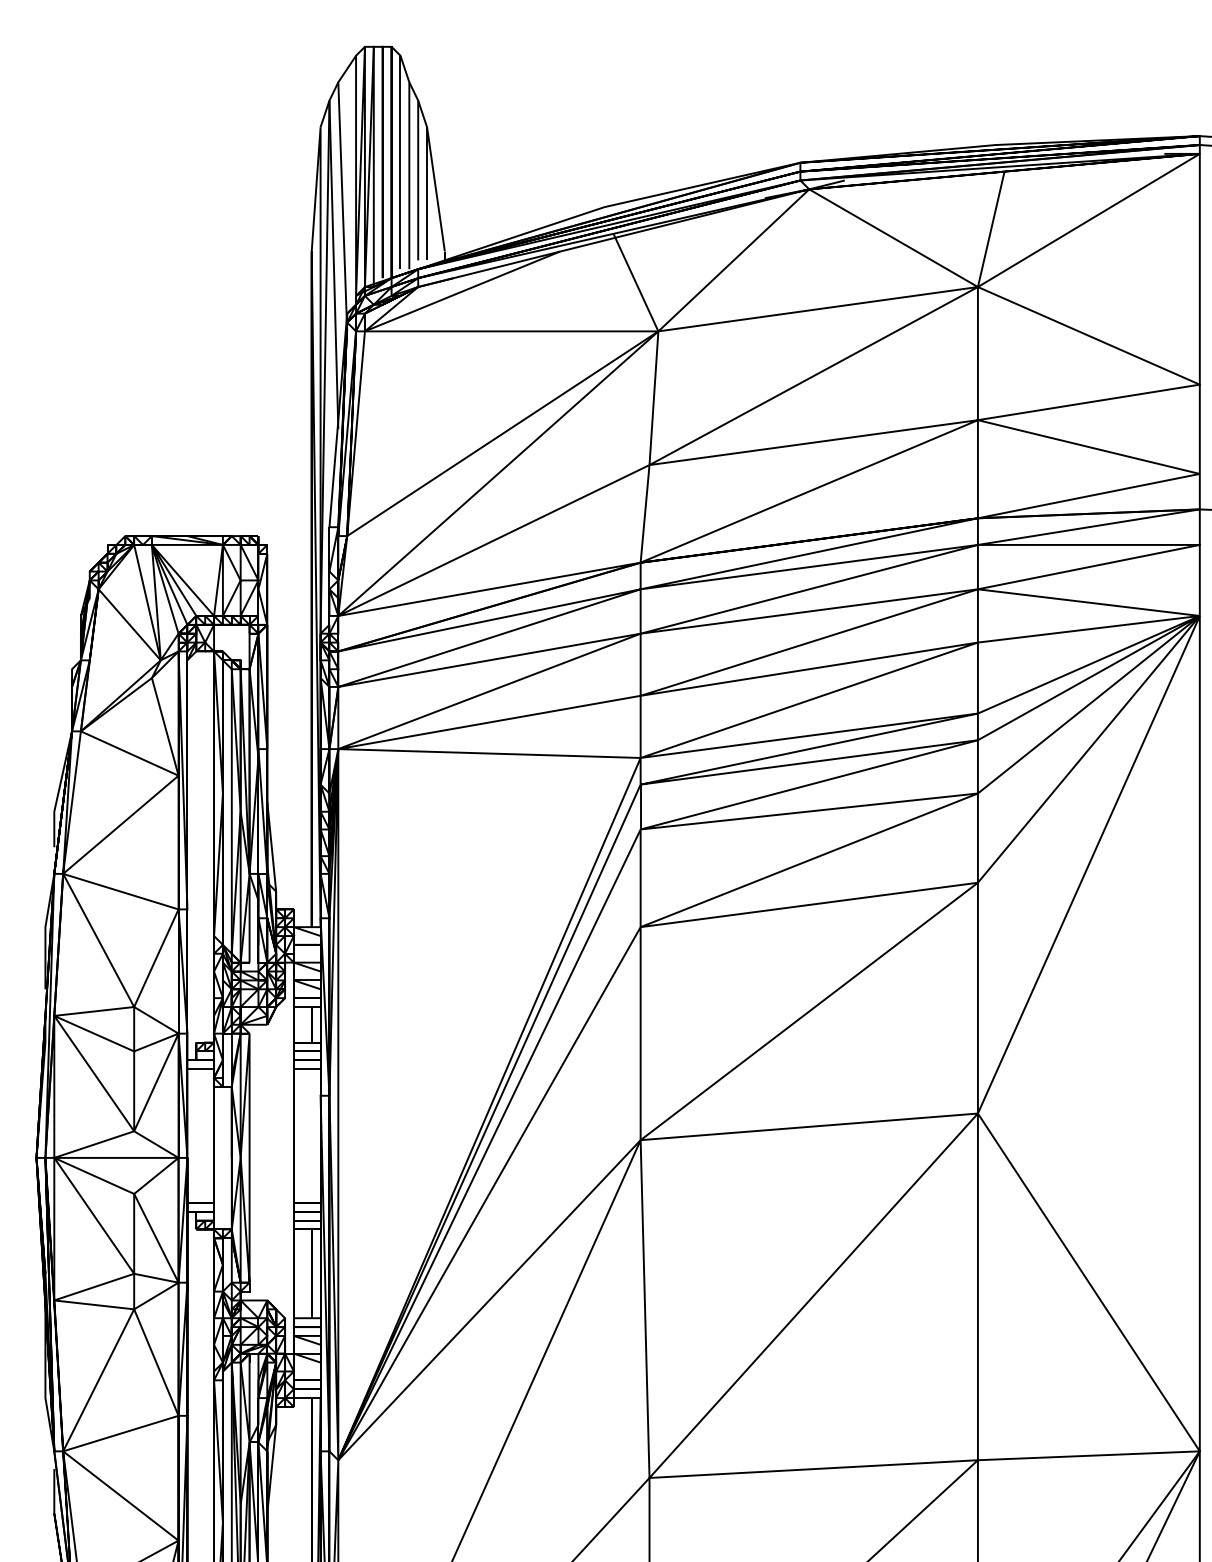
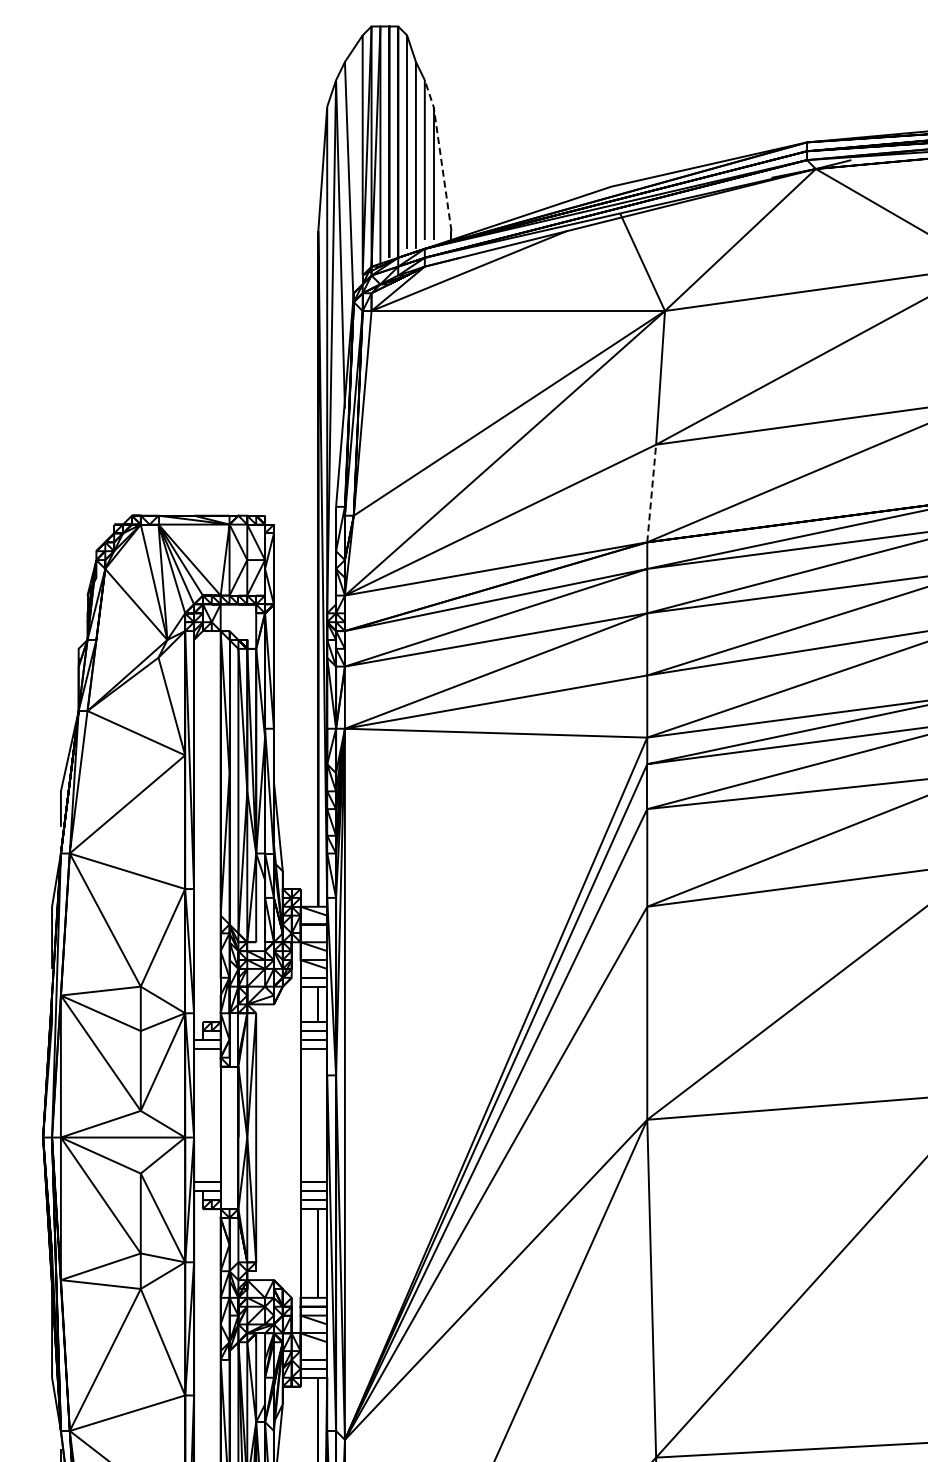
line: (433, 174) -> (440, 154), solid -> dashed
line: (645, 513) -> (652, 493), solid -> dashed

